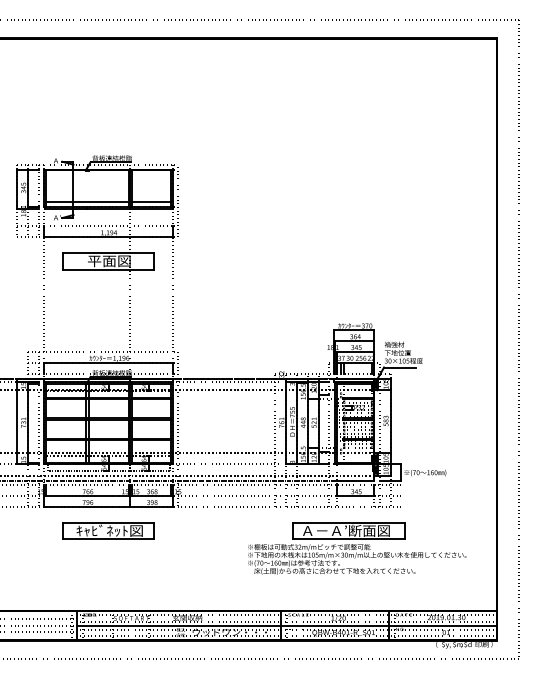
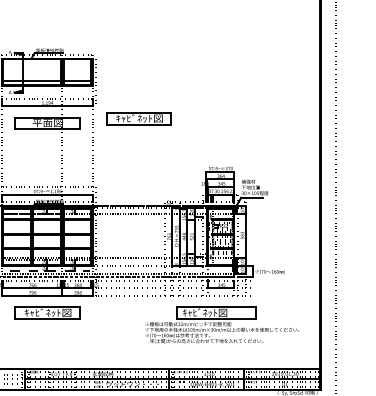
part: (238, 254) -> (138, 118), added
text: (345, 530) -> (214, 312), Ａ－Ａ’断面図 -> ｷｬﾋﾞﾈｯﾄ図

